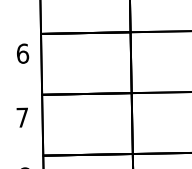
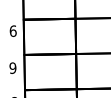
text: (21, 116) -> (12, 67), 7 -> 9

